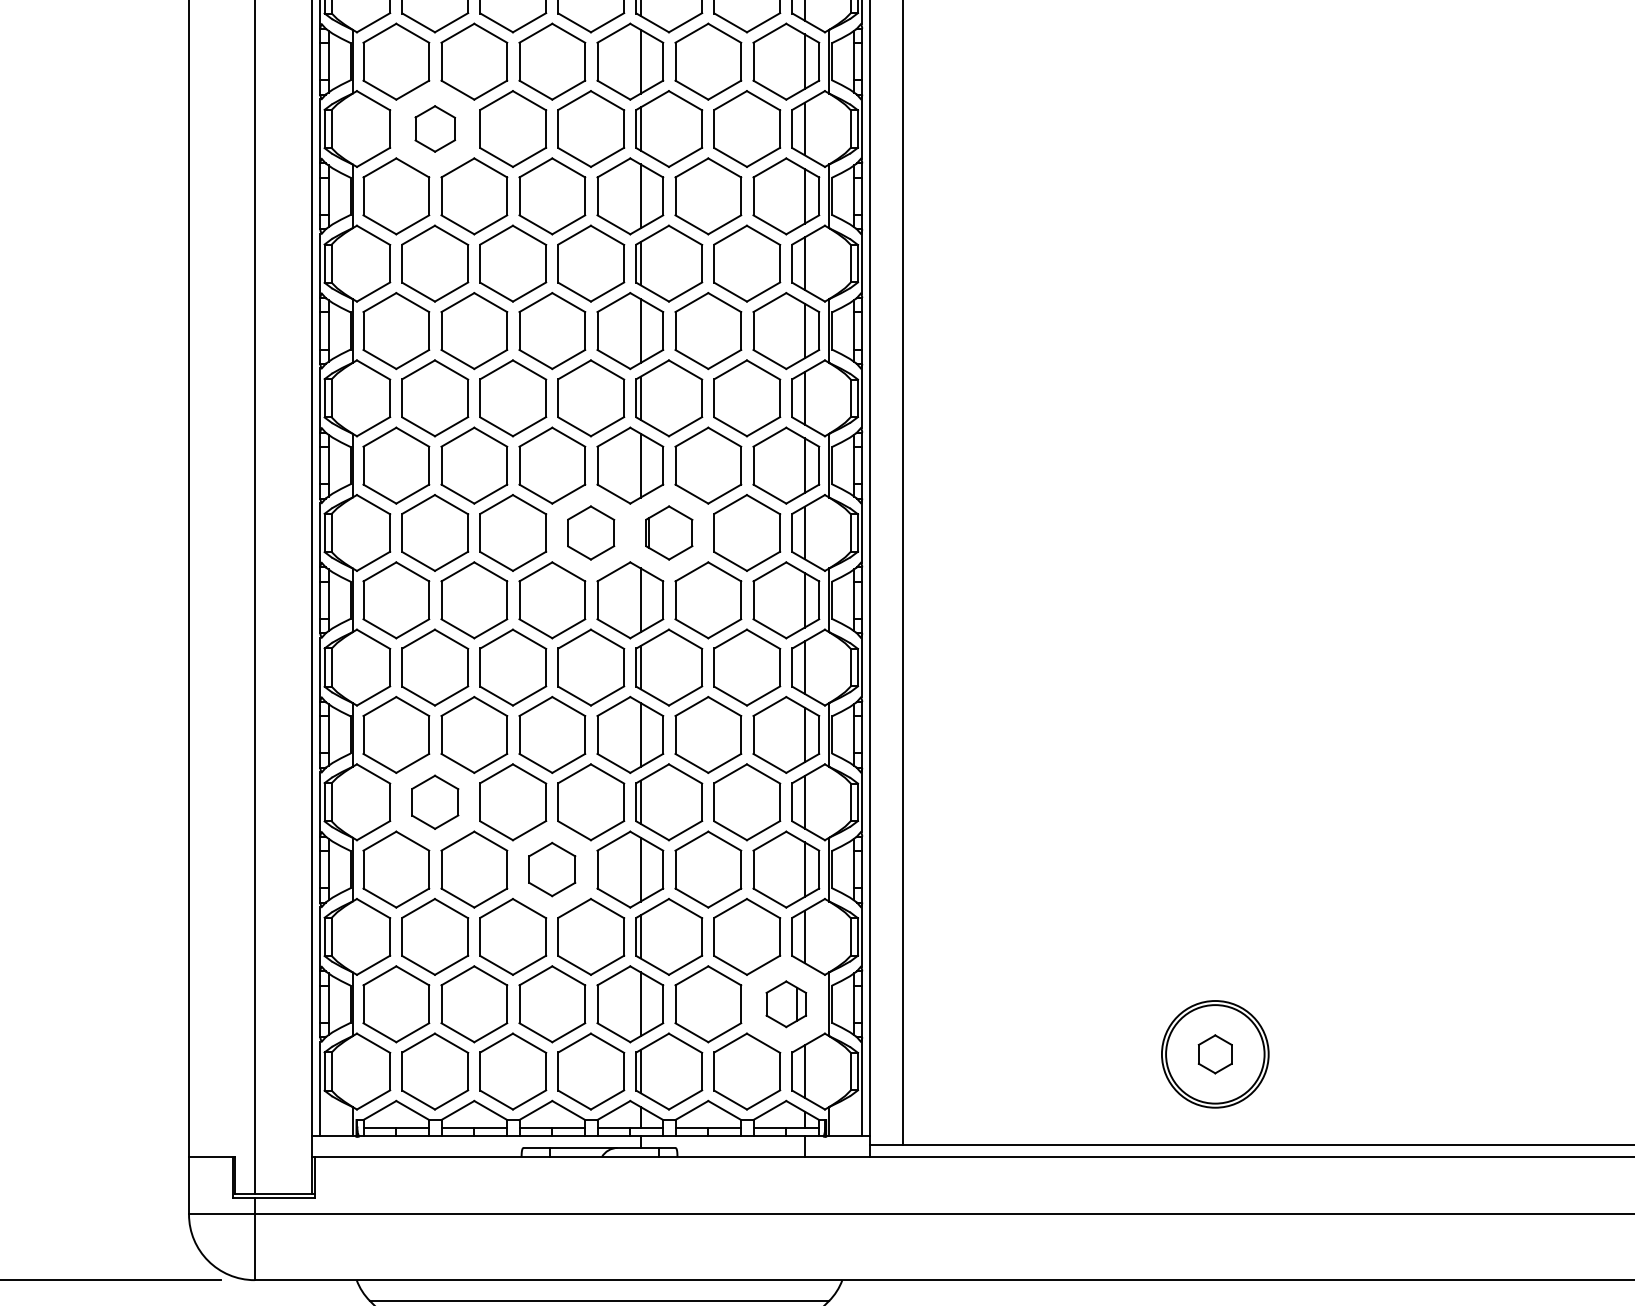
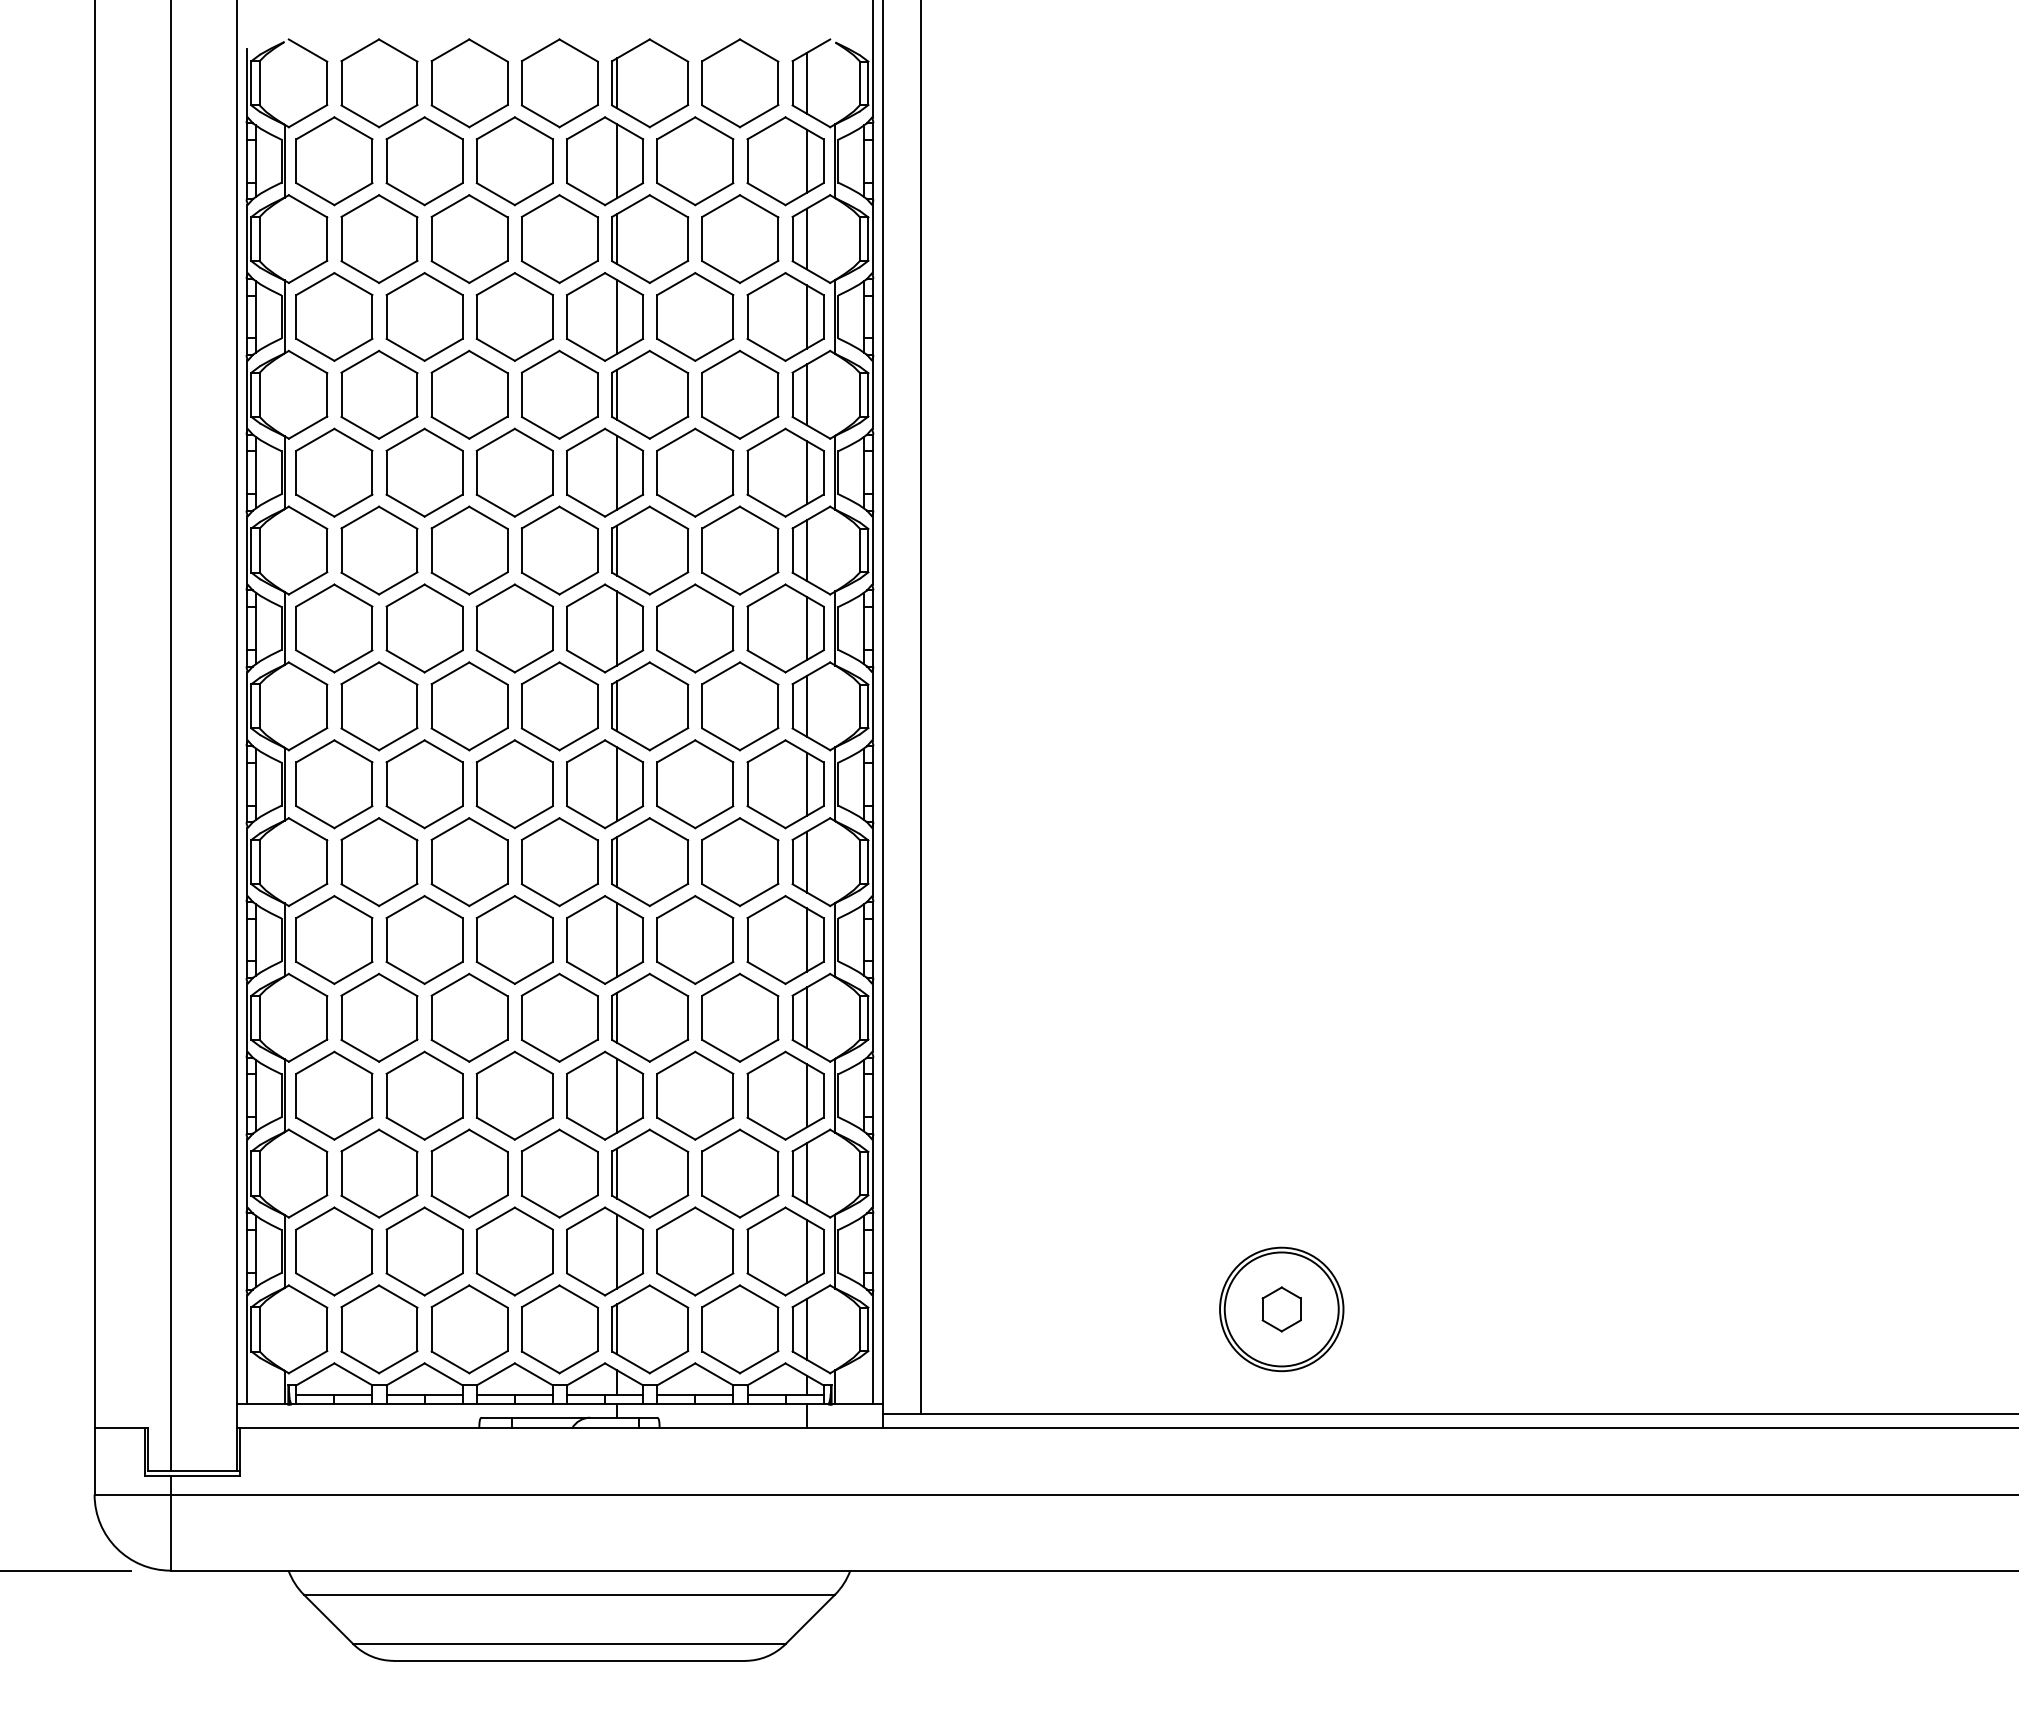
part: (435, 128) -> (379, 238), size x1.67
part: (590, 533) -> (559, 706), size x1.43
part: (669, 533) -> (650, 706), size x1.43
part: (435, 801) -> (379, 1017), size x1.43
part: (552, 869) -> (514, 1095), size x1.43
part: (786, 1004) -> (785, 1251), size x1.67

